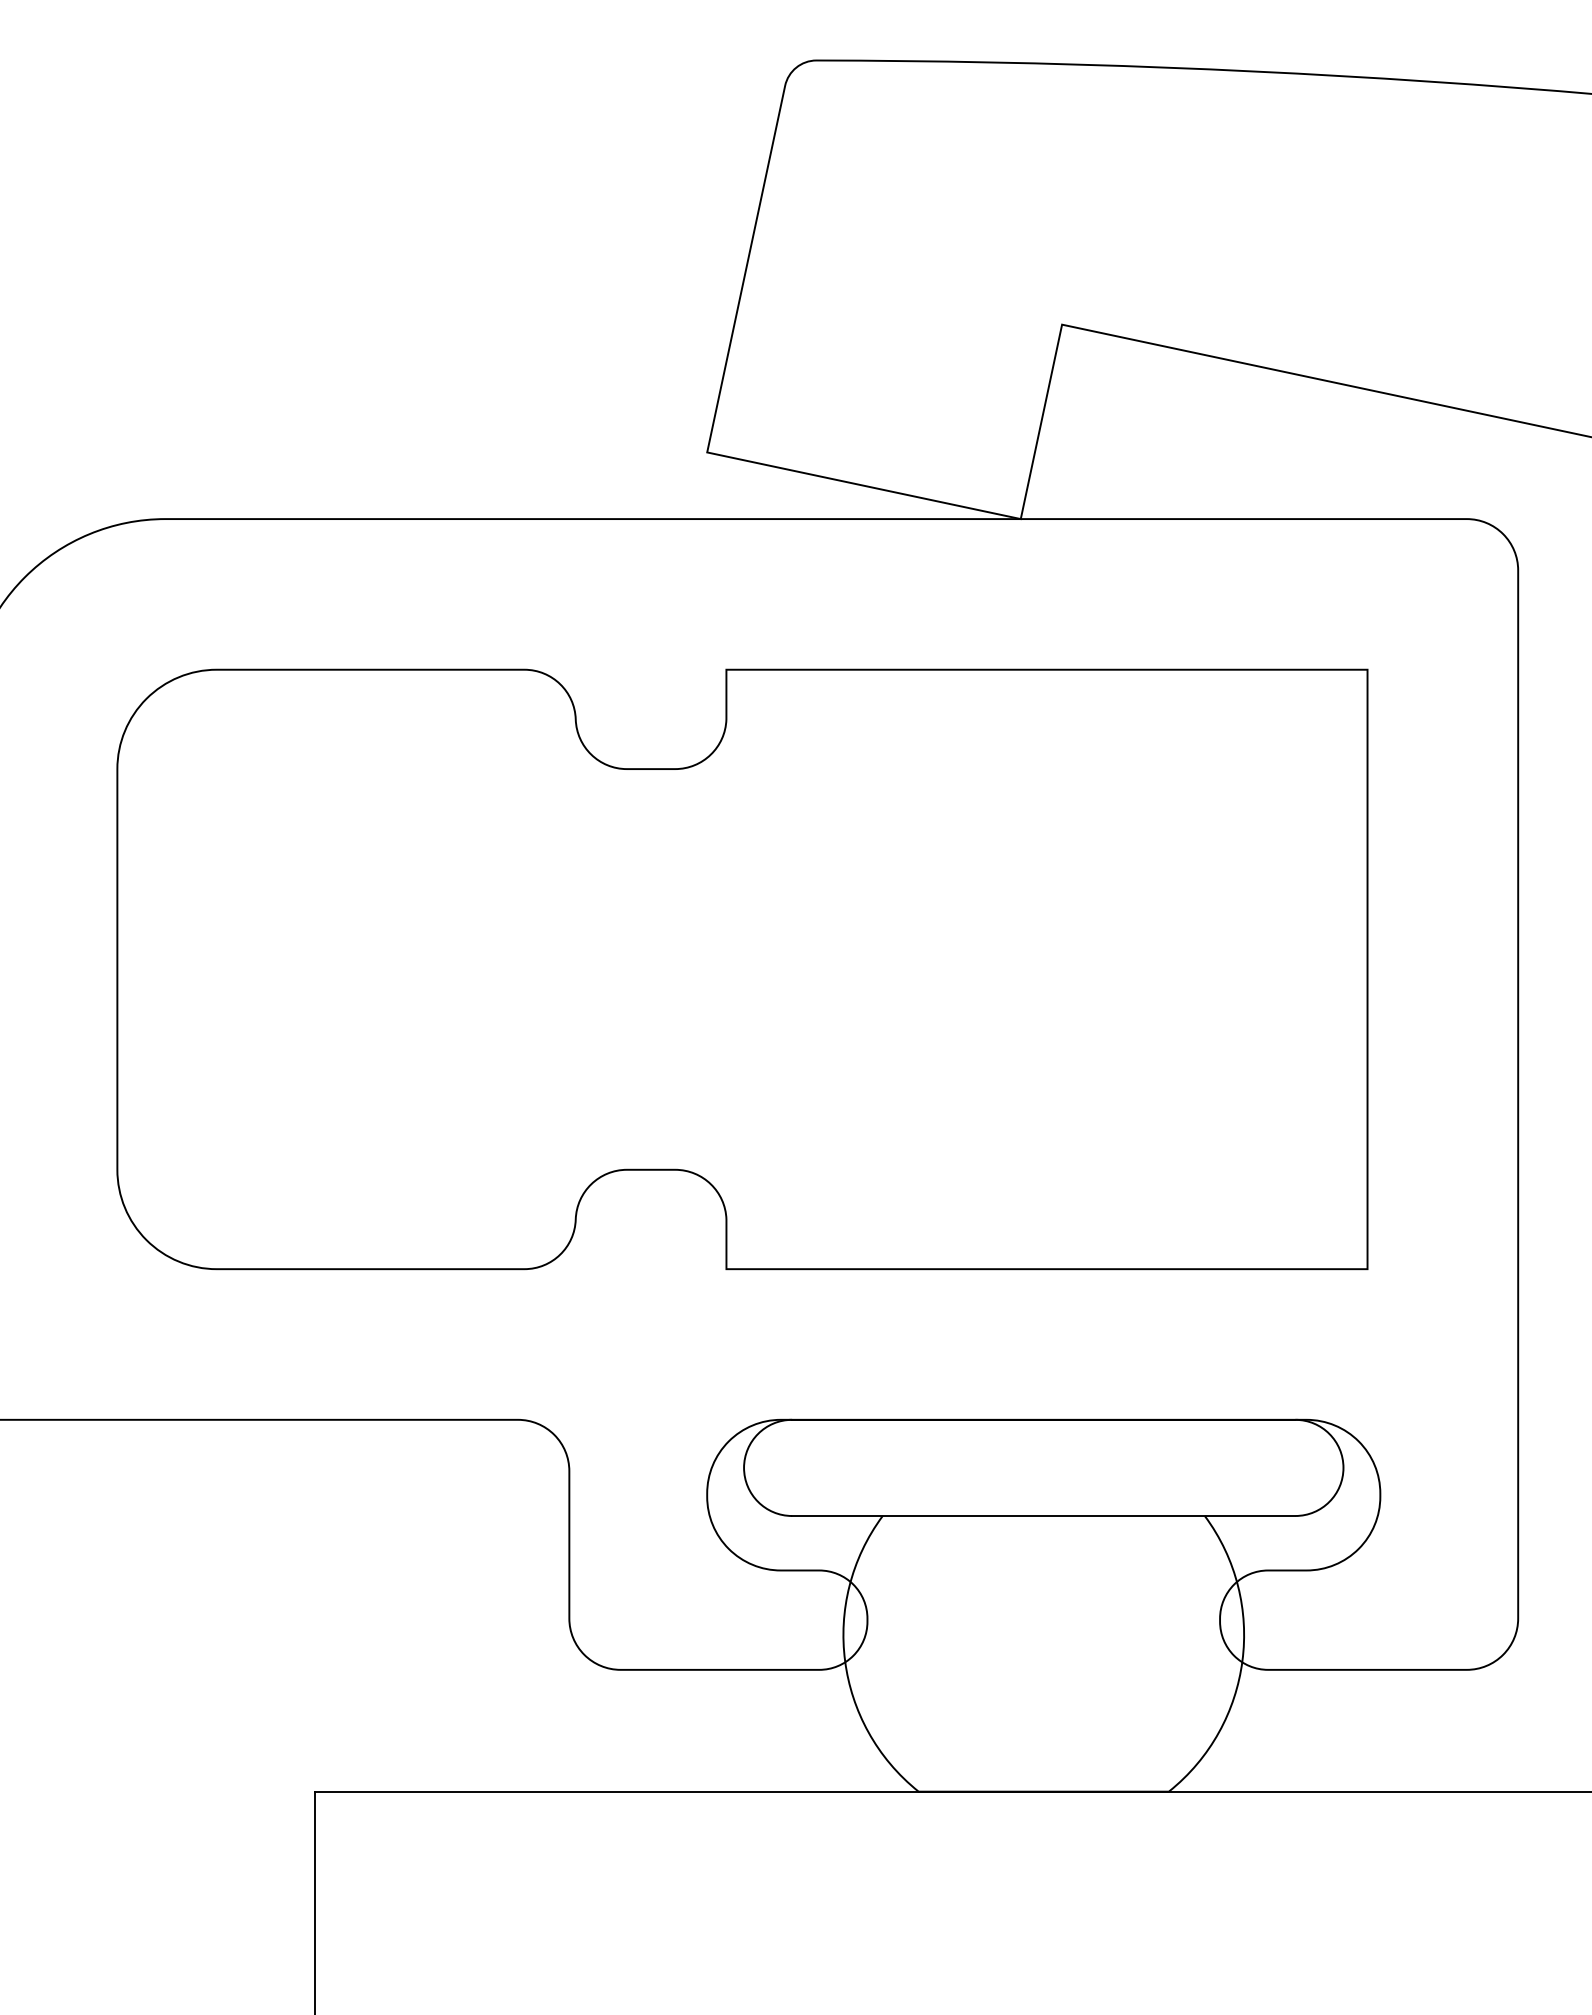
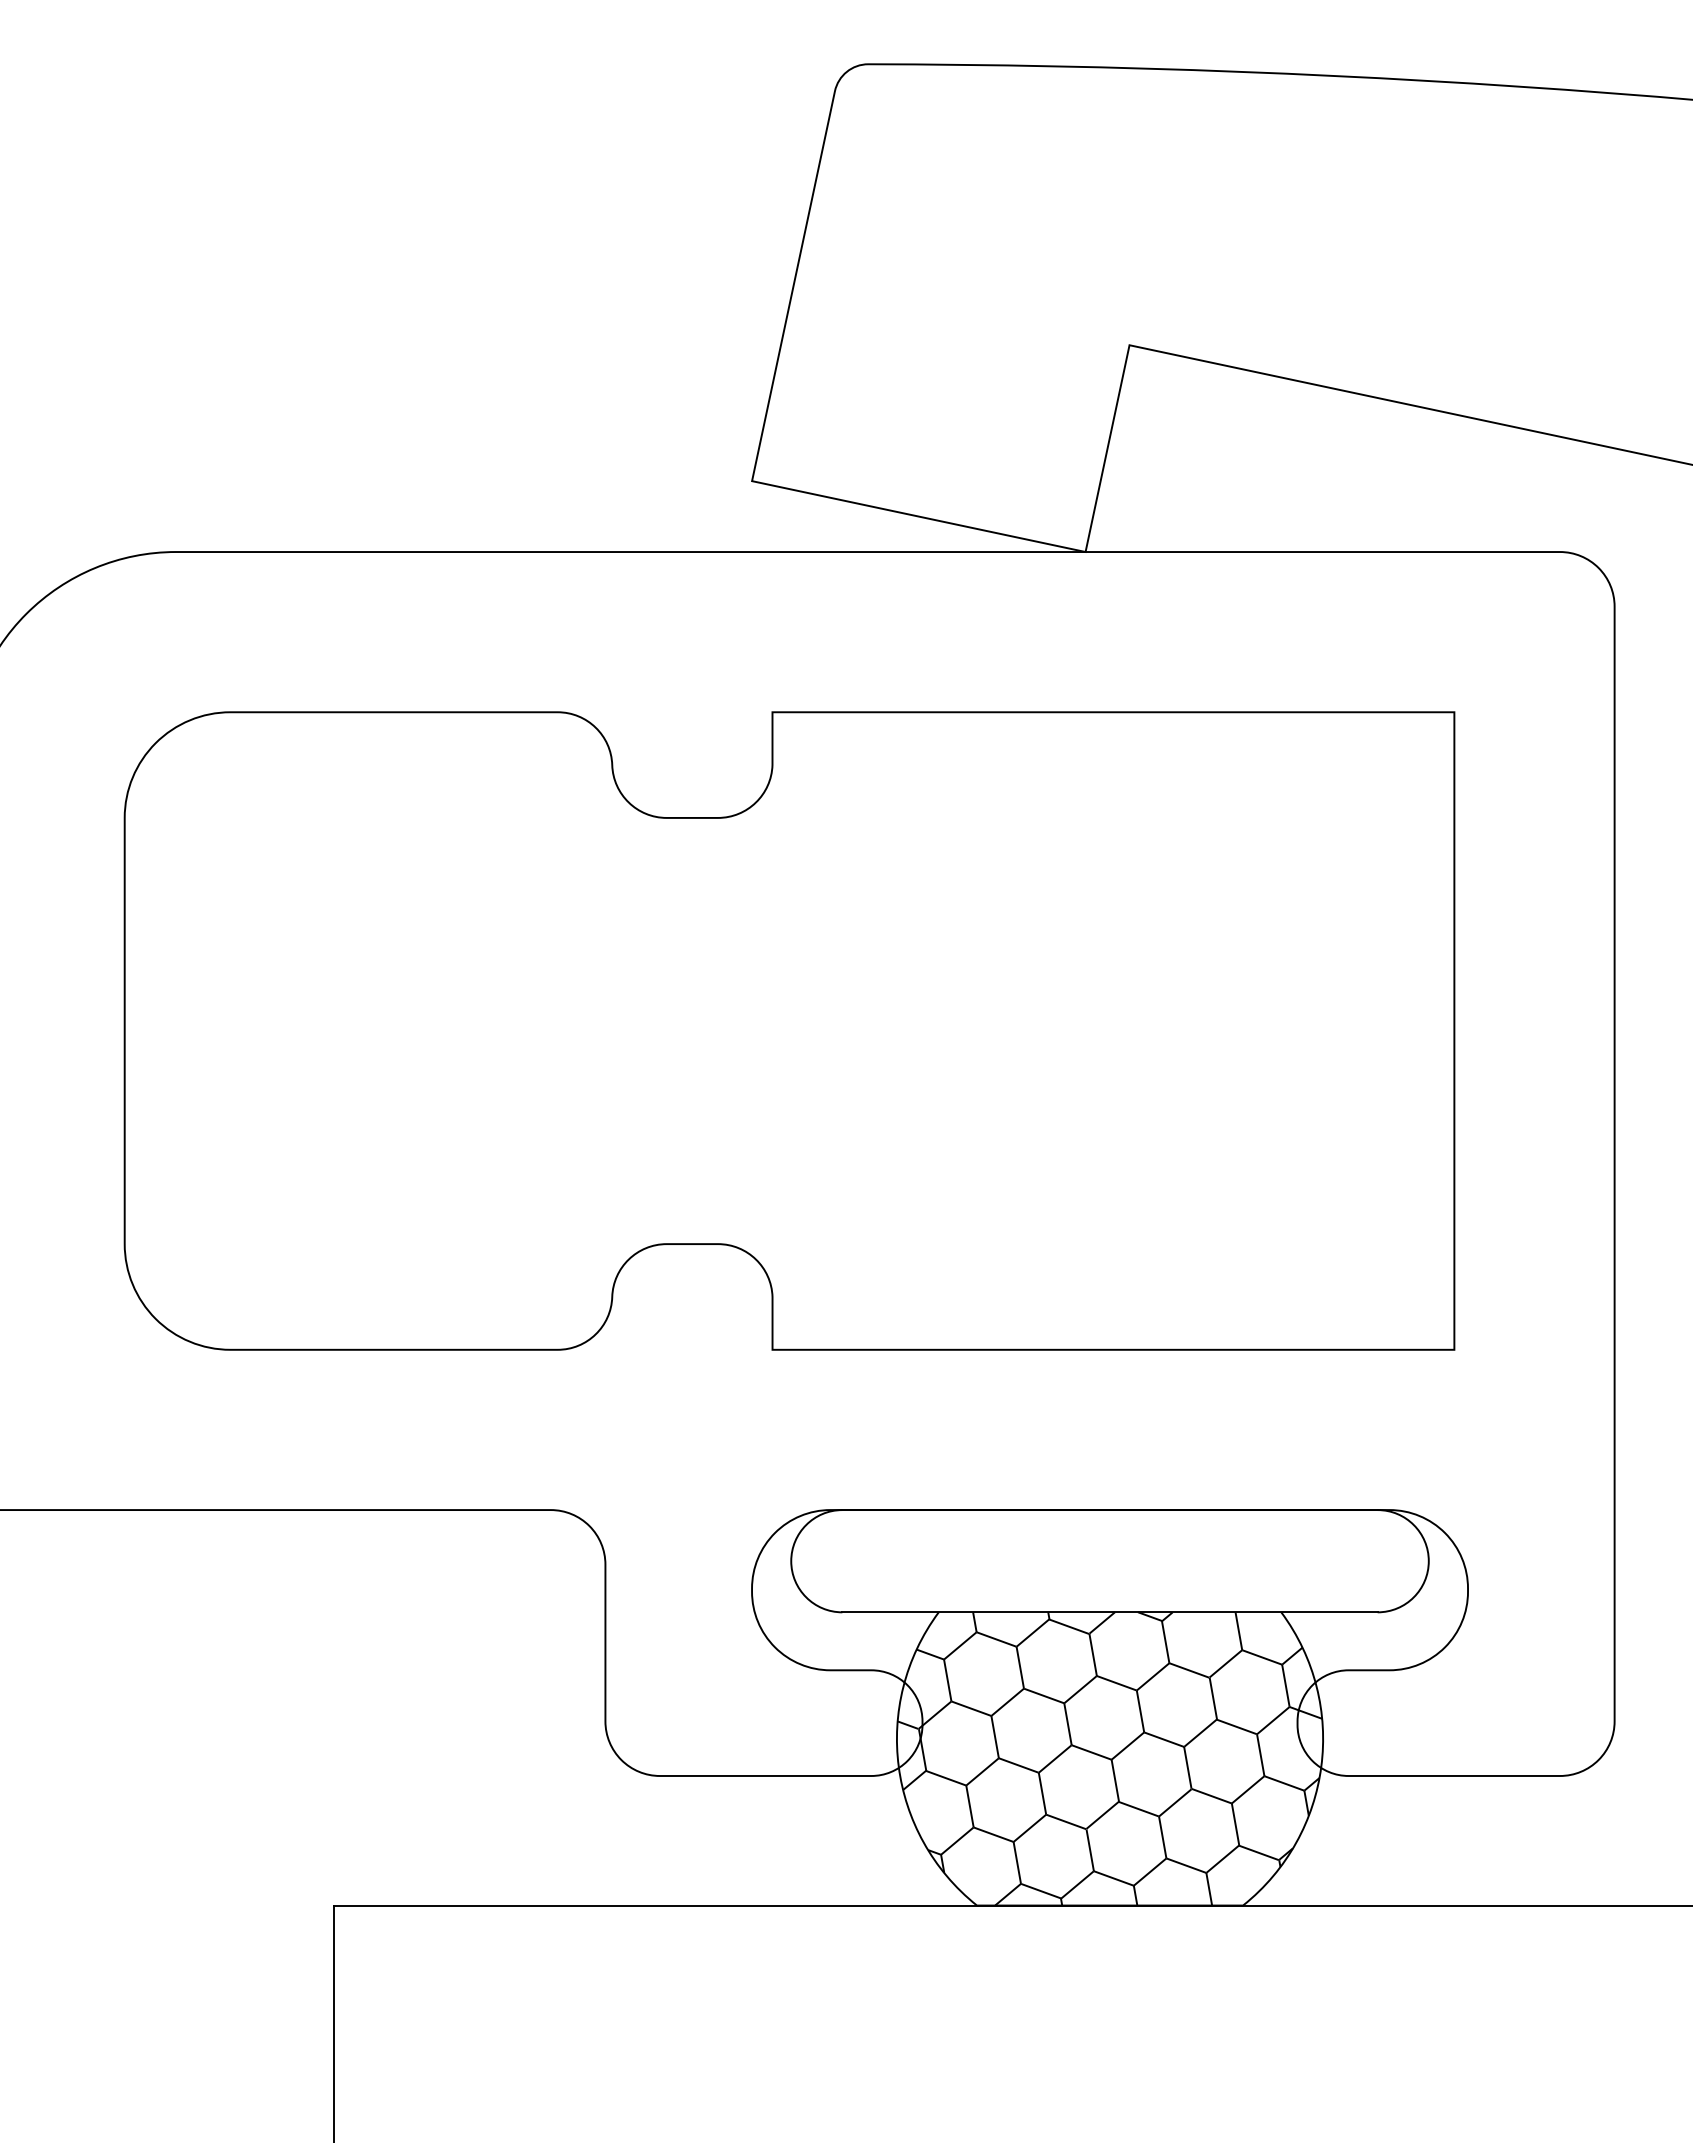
hatch: (1043, 1653) -> (1109, 1758), added

